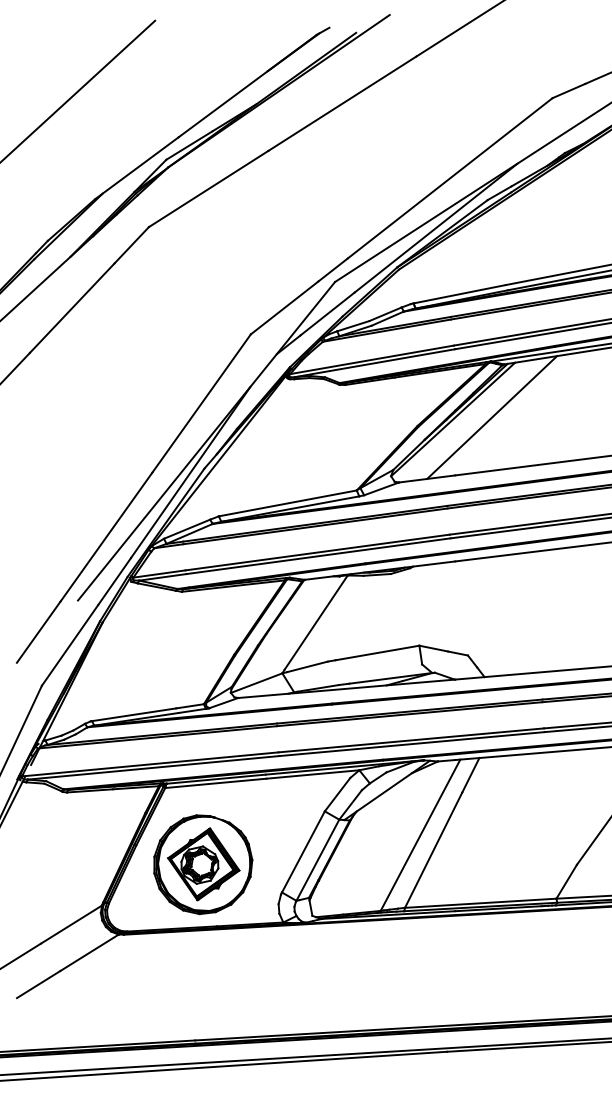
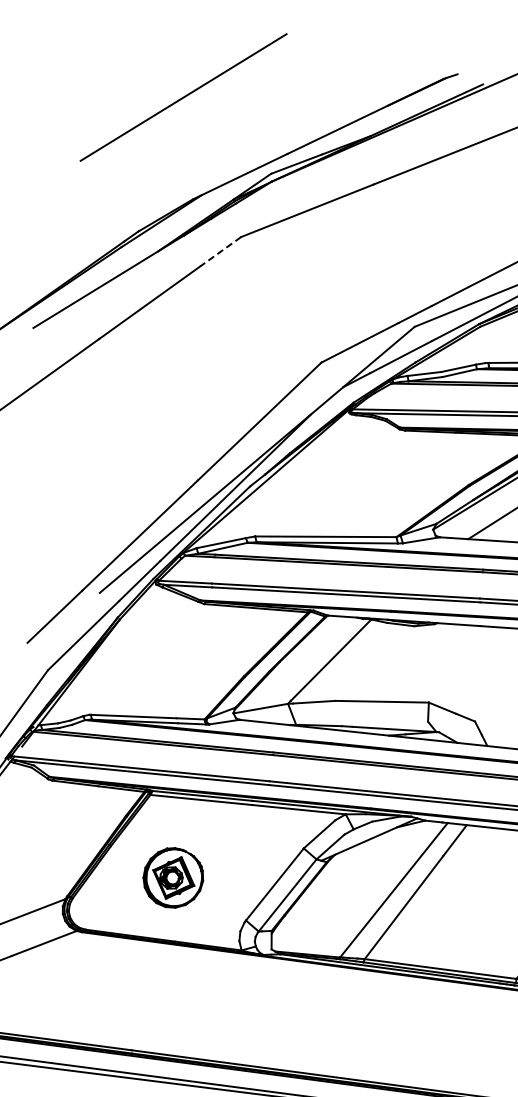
line: (131, 245) -> (220, 251), solid -> dashed
part: (203, 864) -> (173, 877), size x0.6

